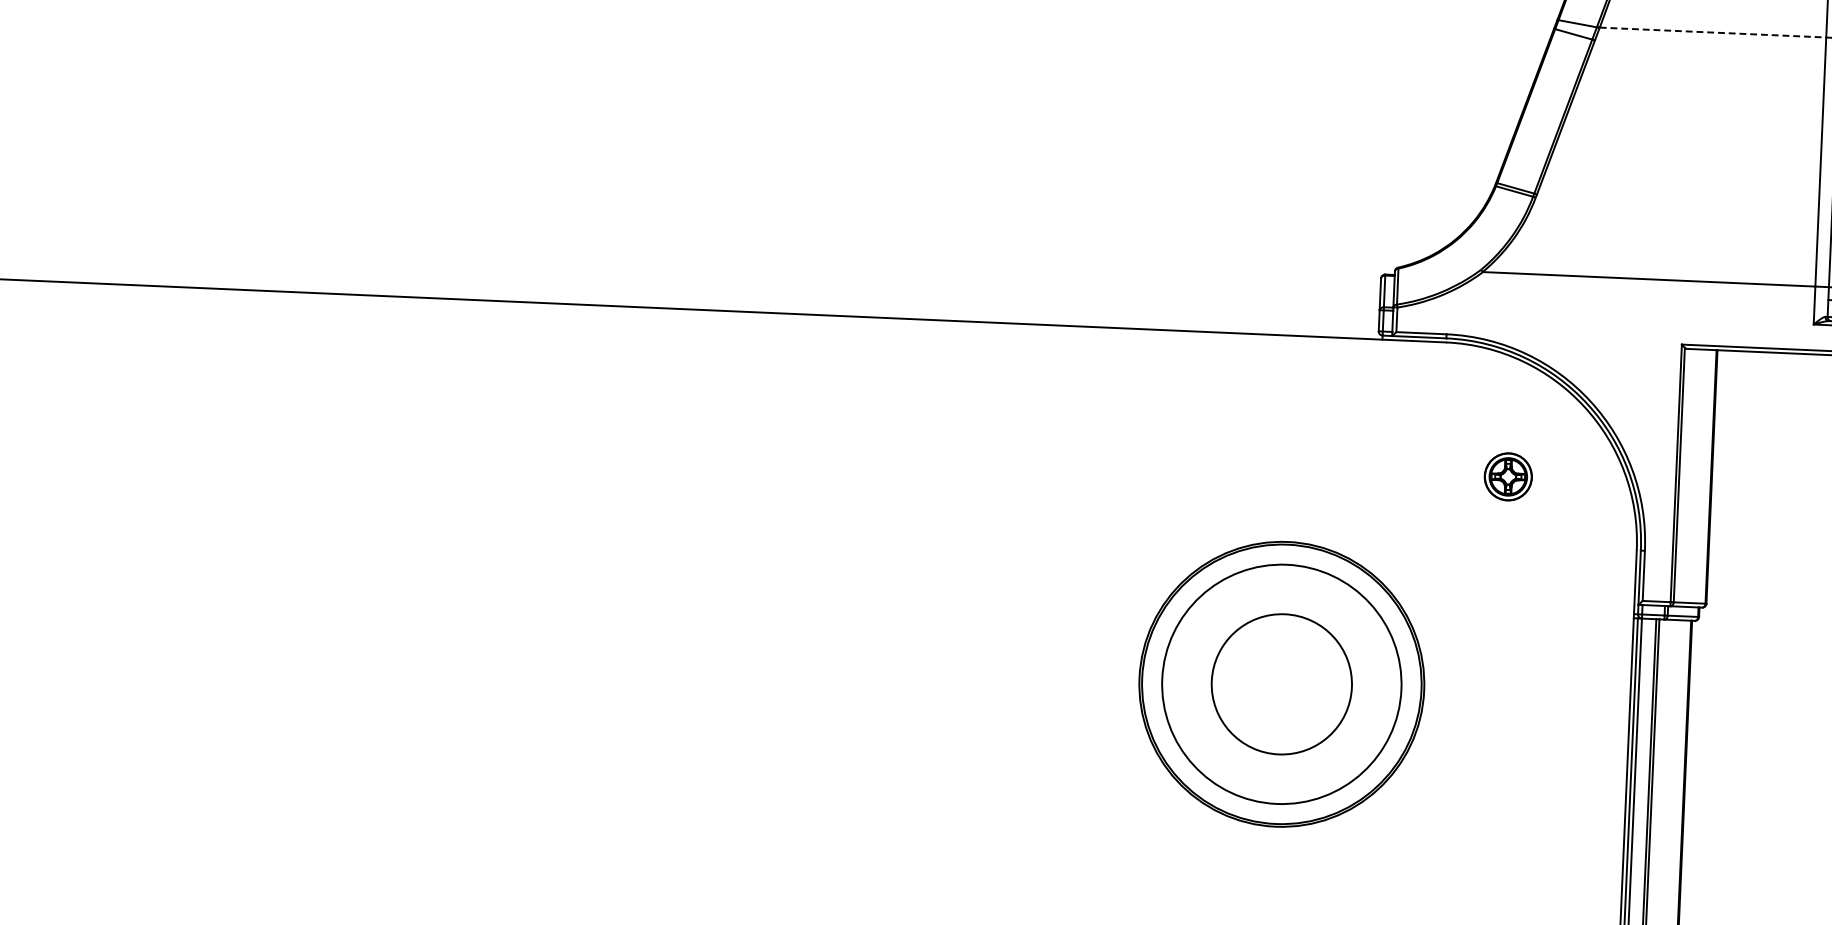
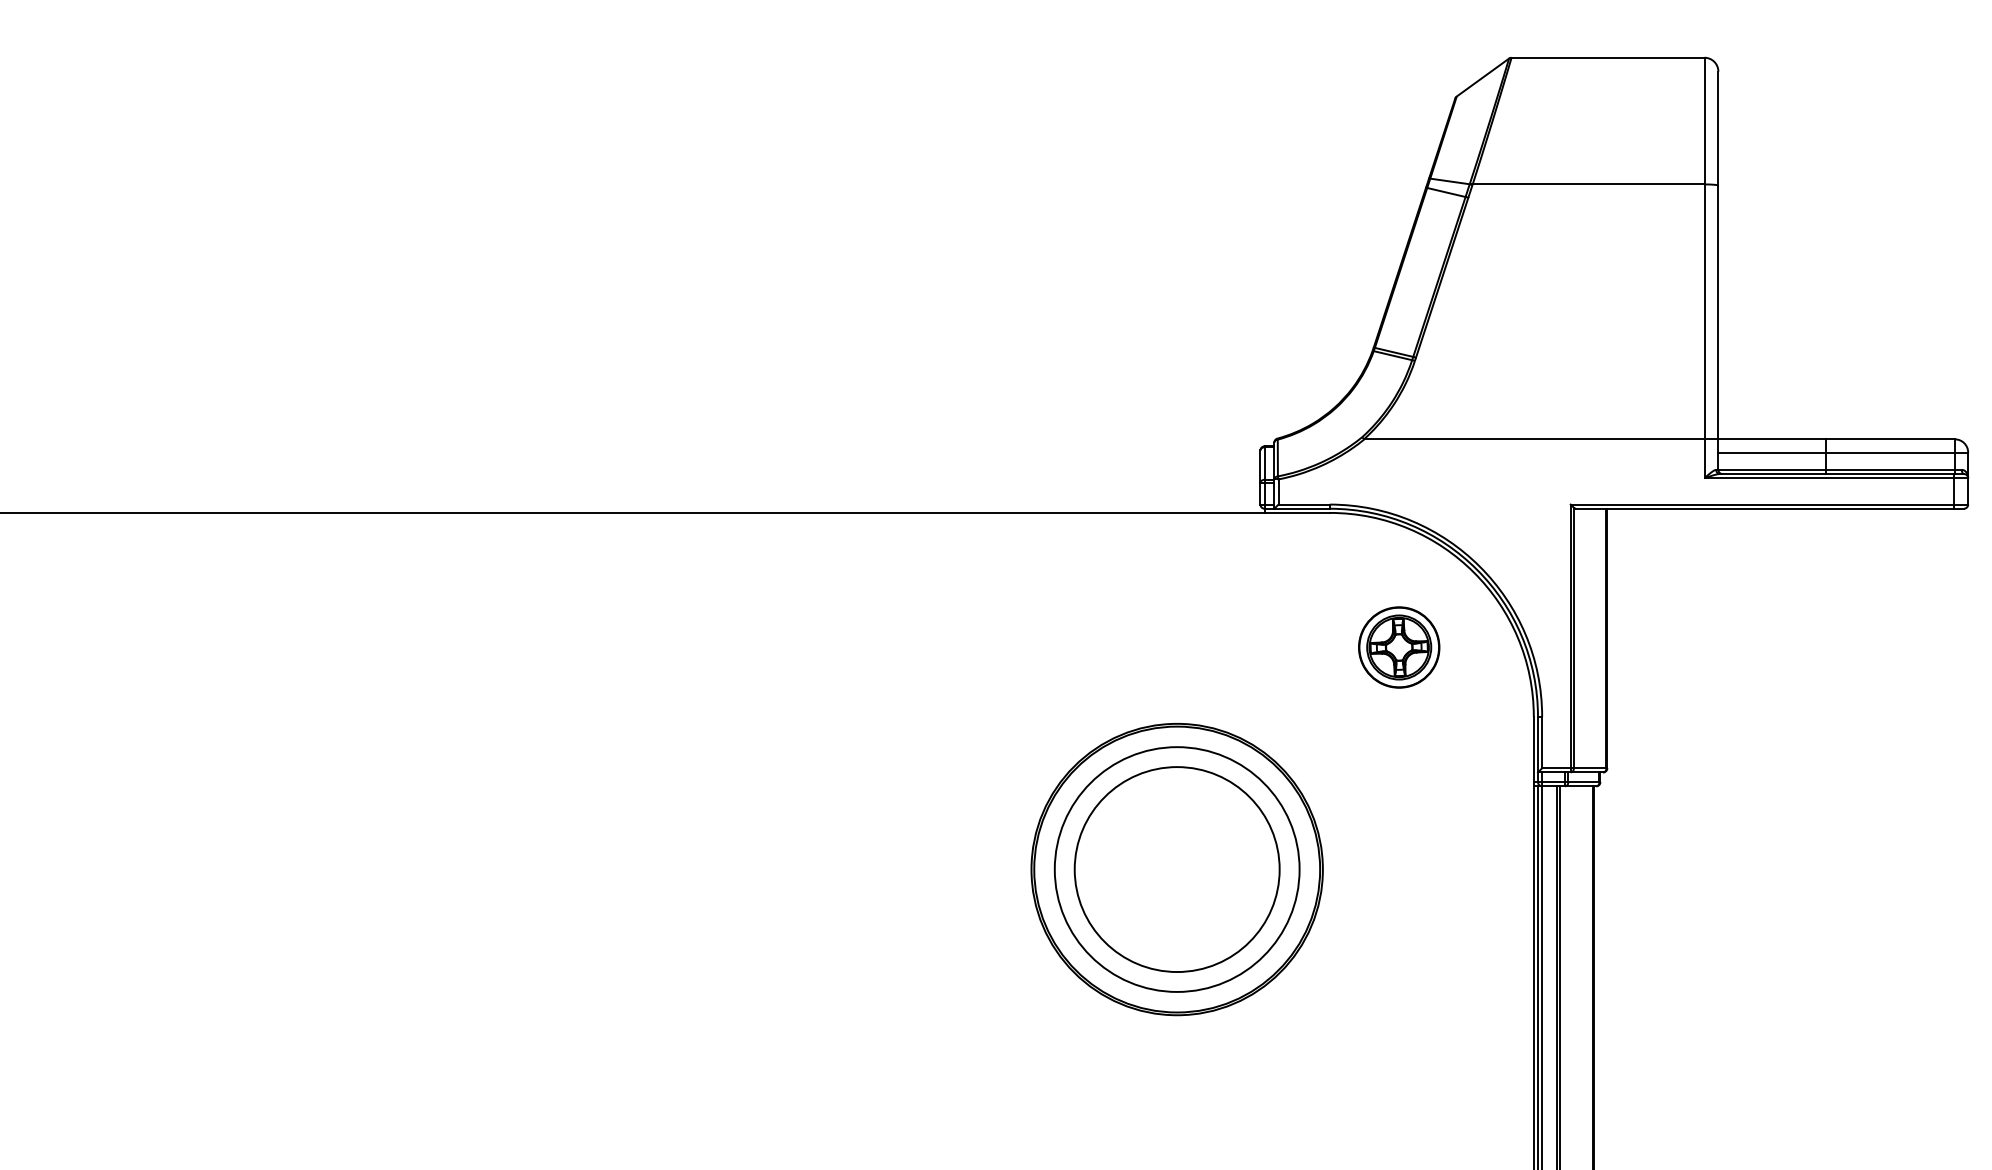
line: (1712, 32) -> (1588, 184), dashed -> solid
part: (1508, 476) -> (1399, 647), size x1.67
circle: (1281, 684) -> (1176, 869), size x1.43

